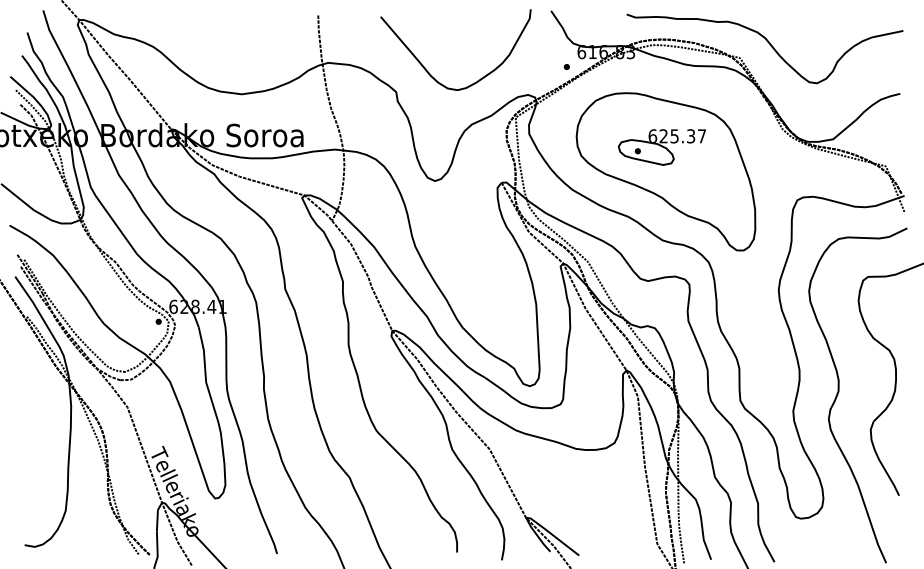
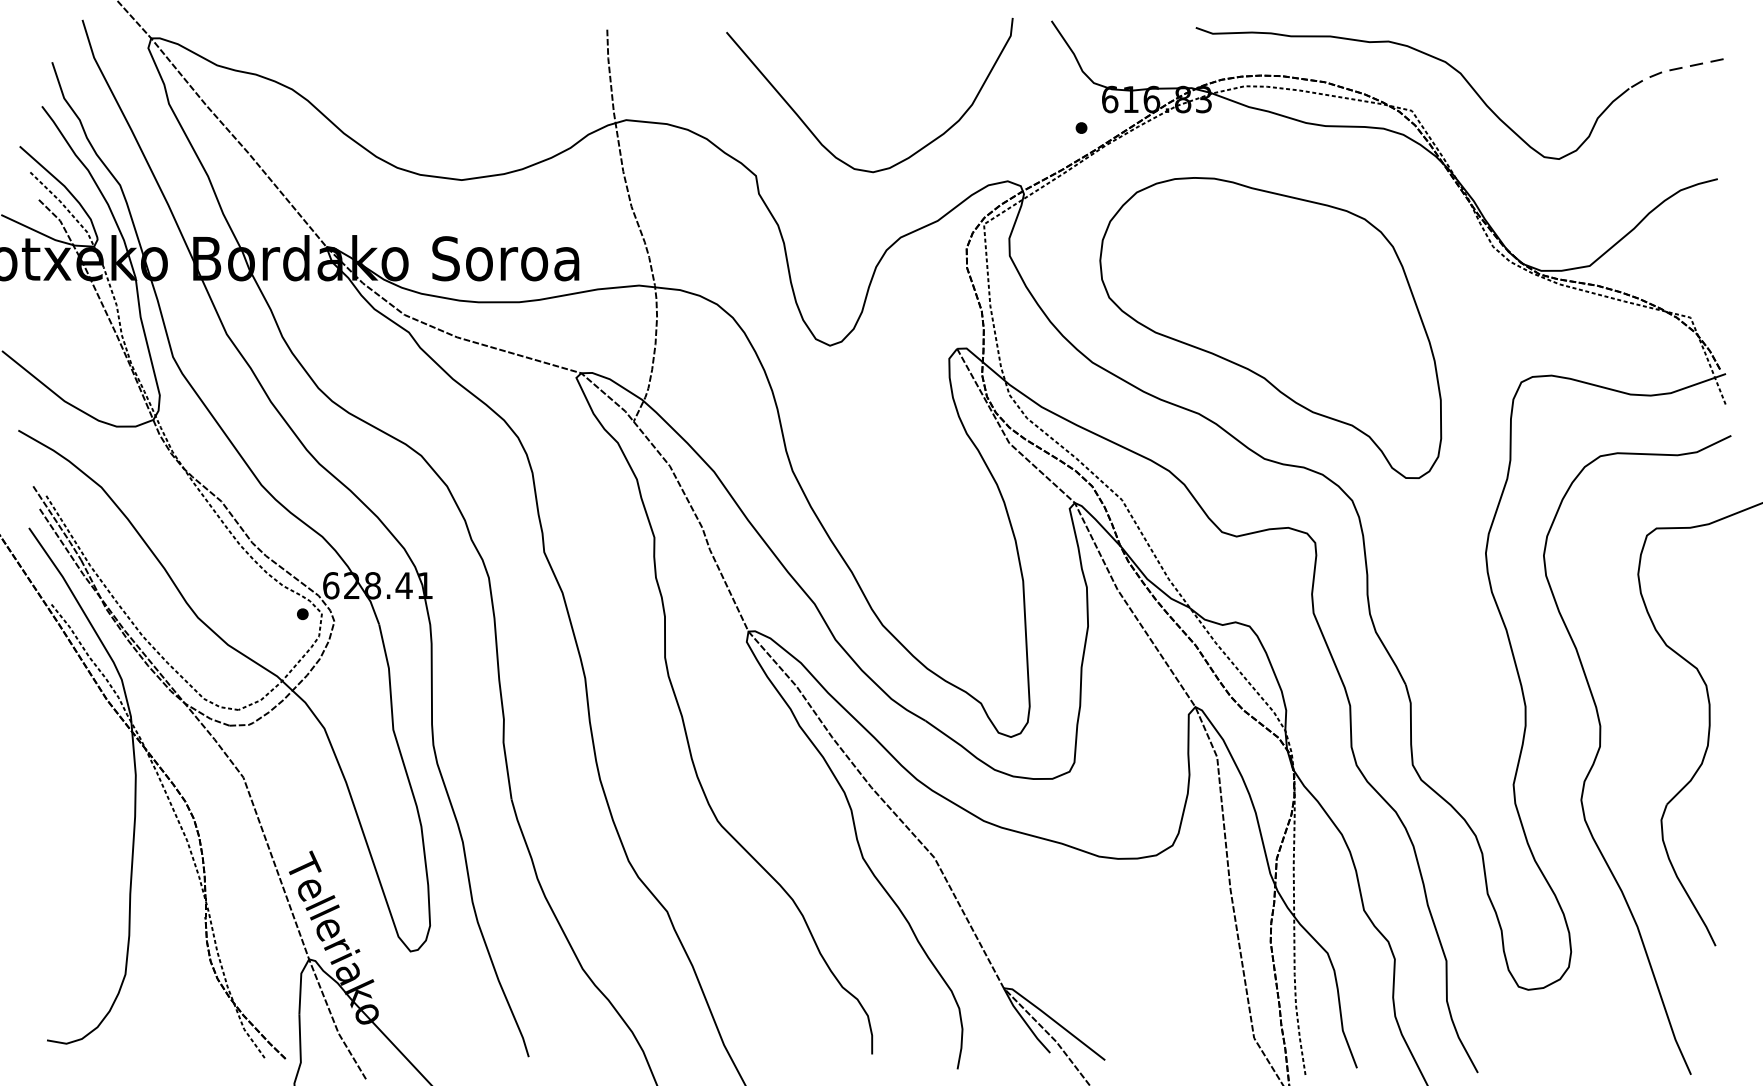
line: (876, 36) -> (1672, 69), solid -> dashed
part: (661, 147) -> (1262, 281), removed

